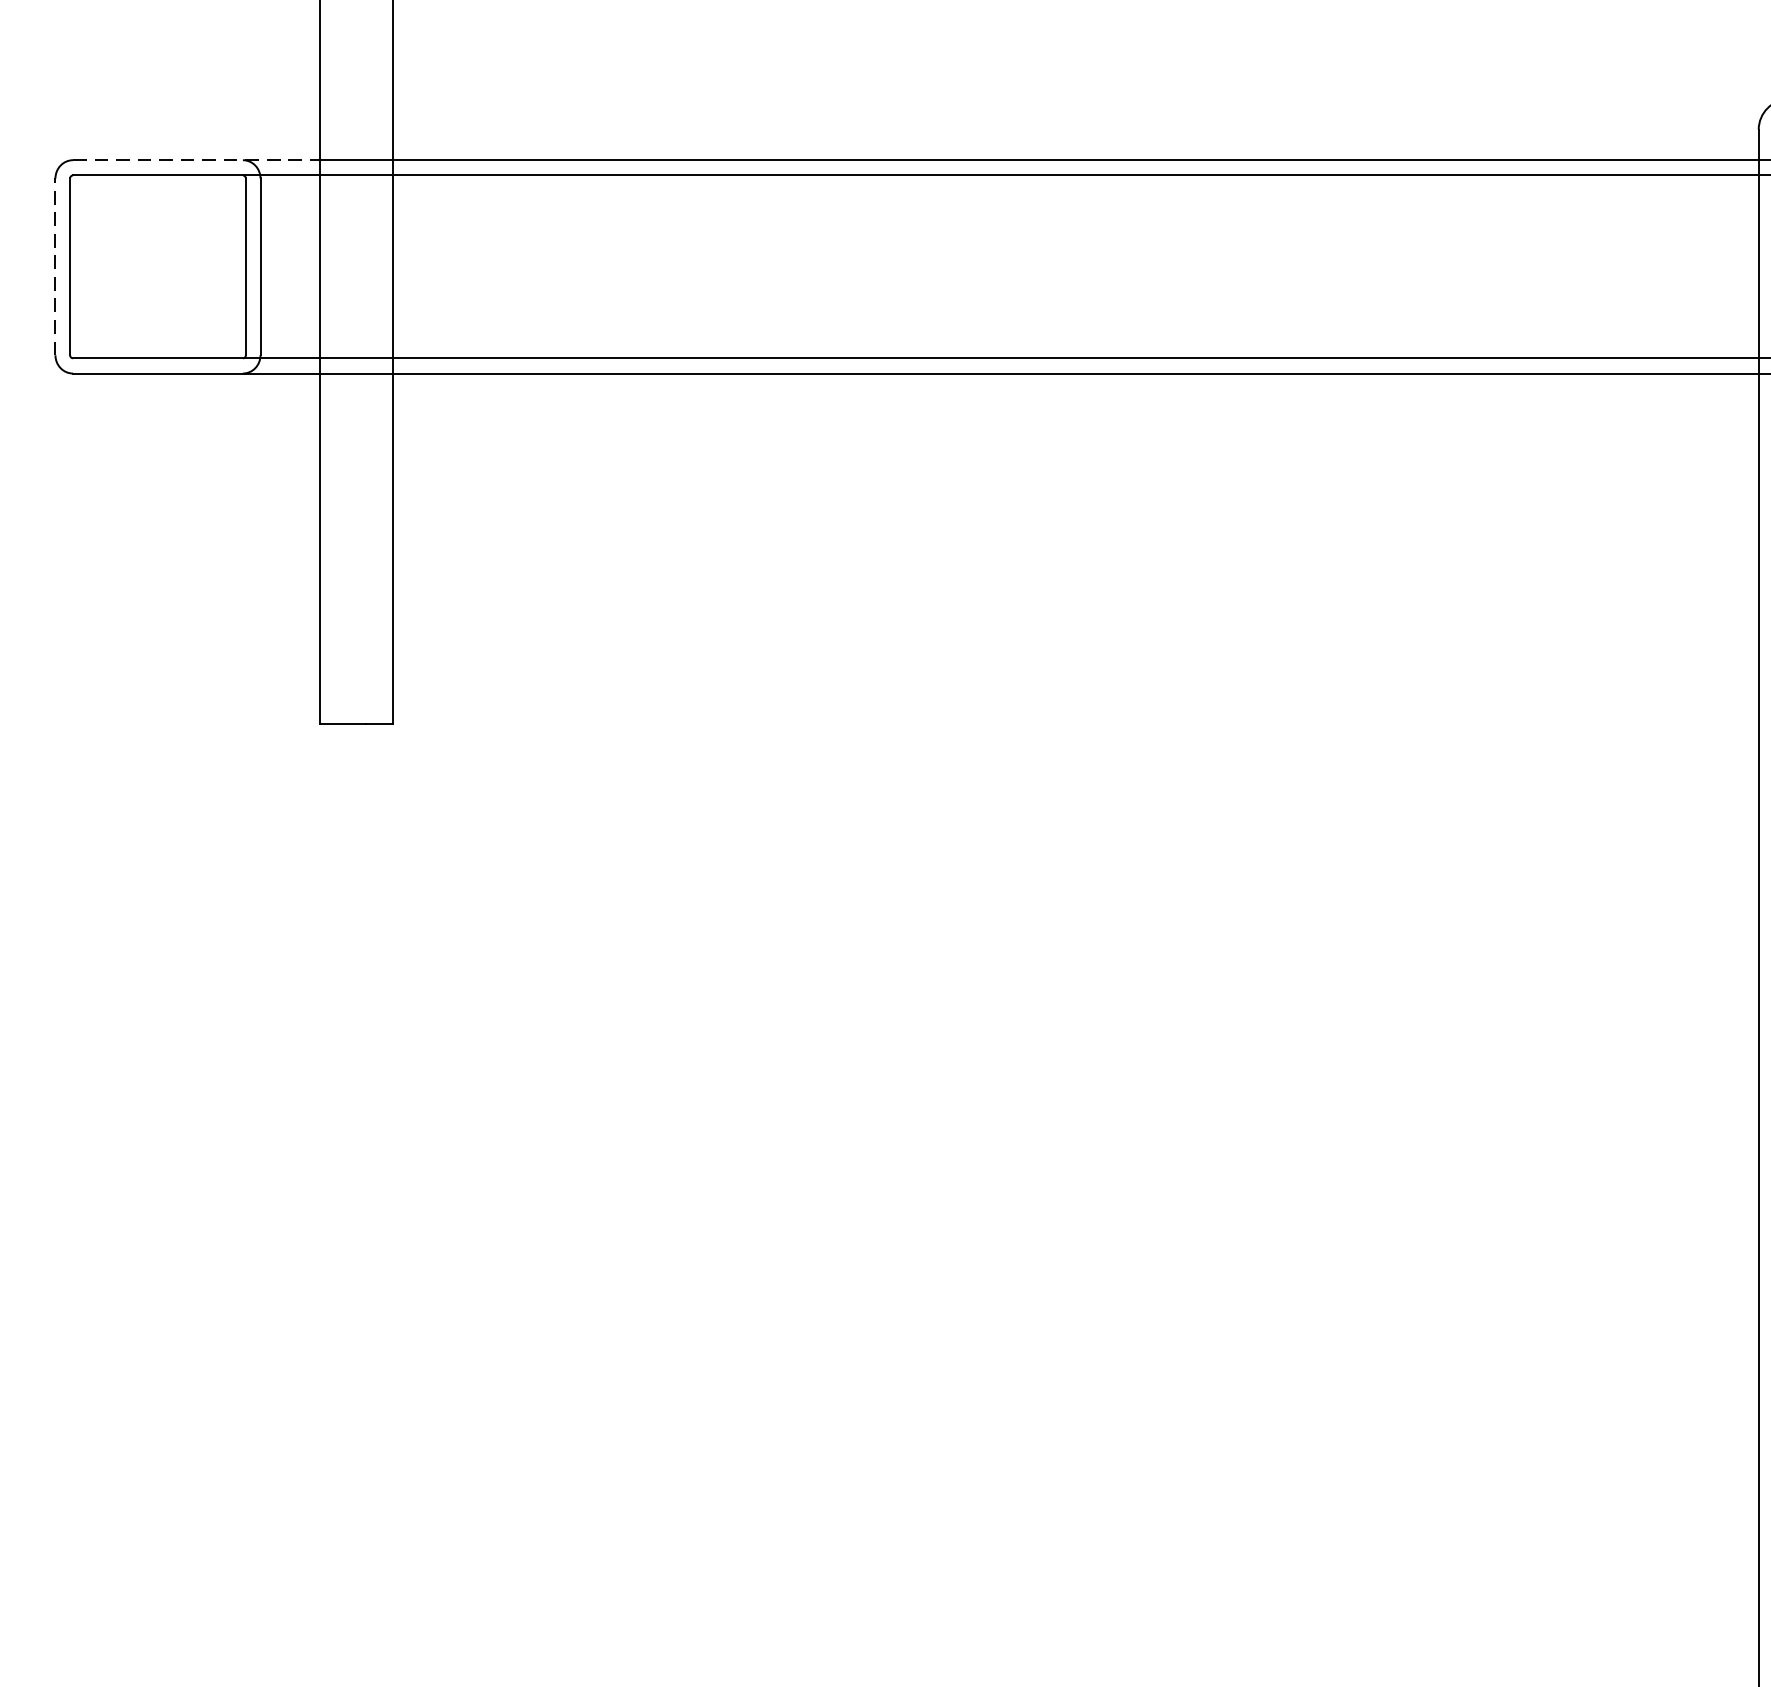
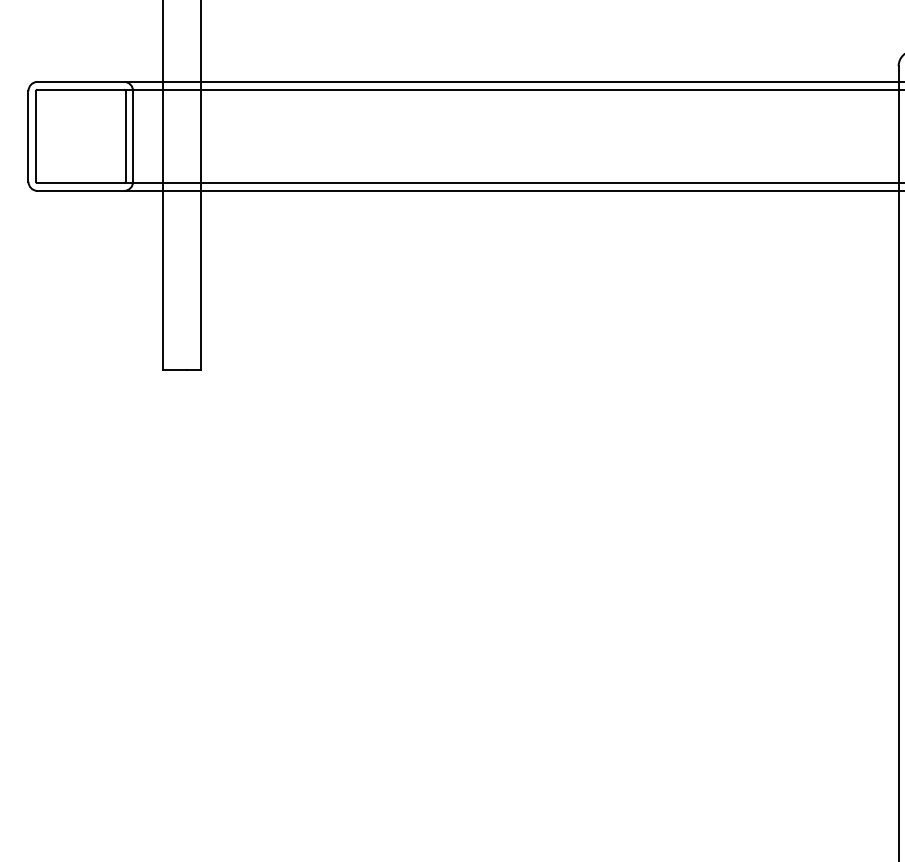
line: (196, 159) -> (100, 81), dashed -> solid
line: (55, 265) -> (28, 135), dashed -> solid

